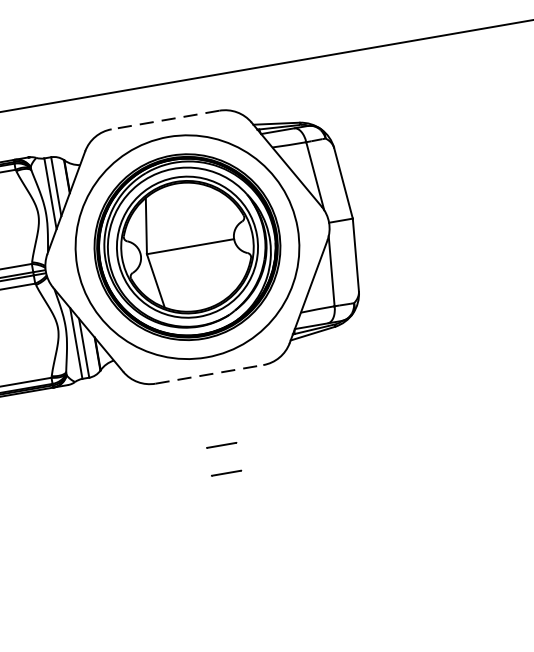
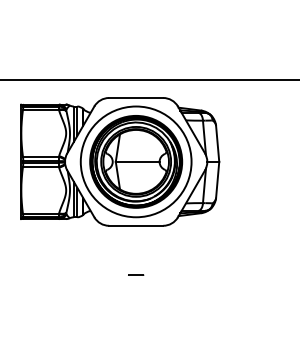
line: (164, 121) -> (135, 98), dashed -> solid
line: (209, 373) -> (136, 225), dashed -> solid
line: (222, 443) -> (136, 260), removed

